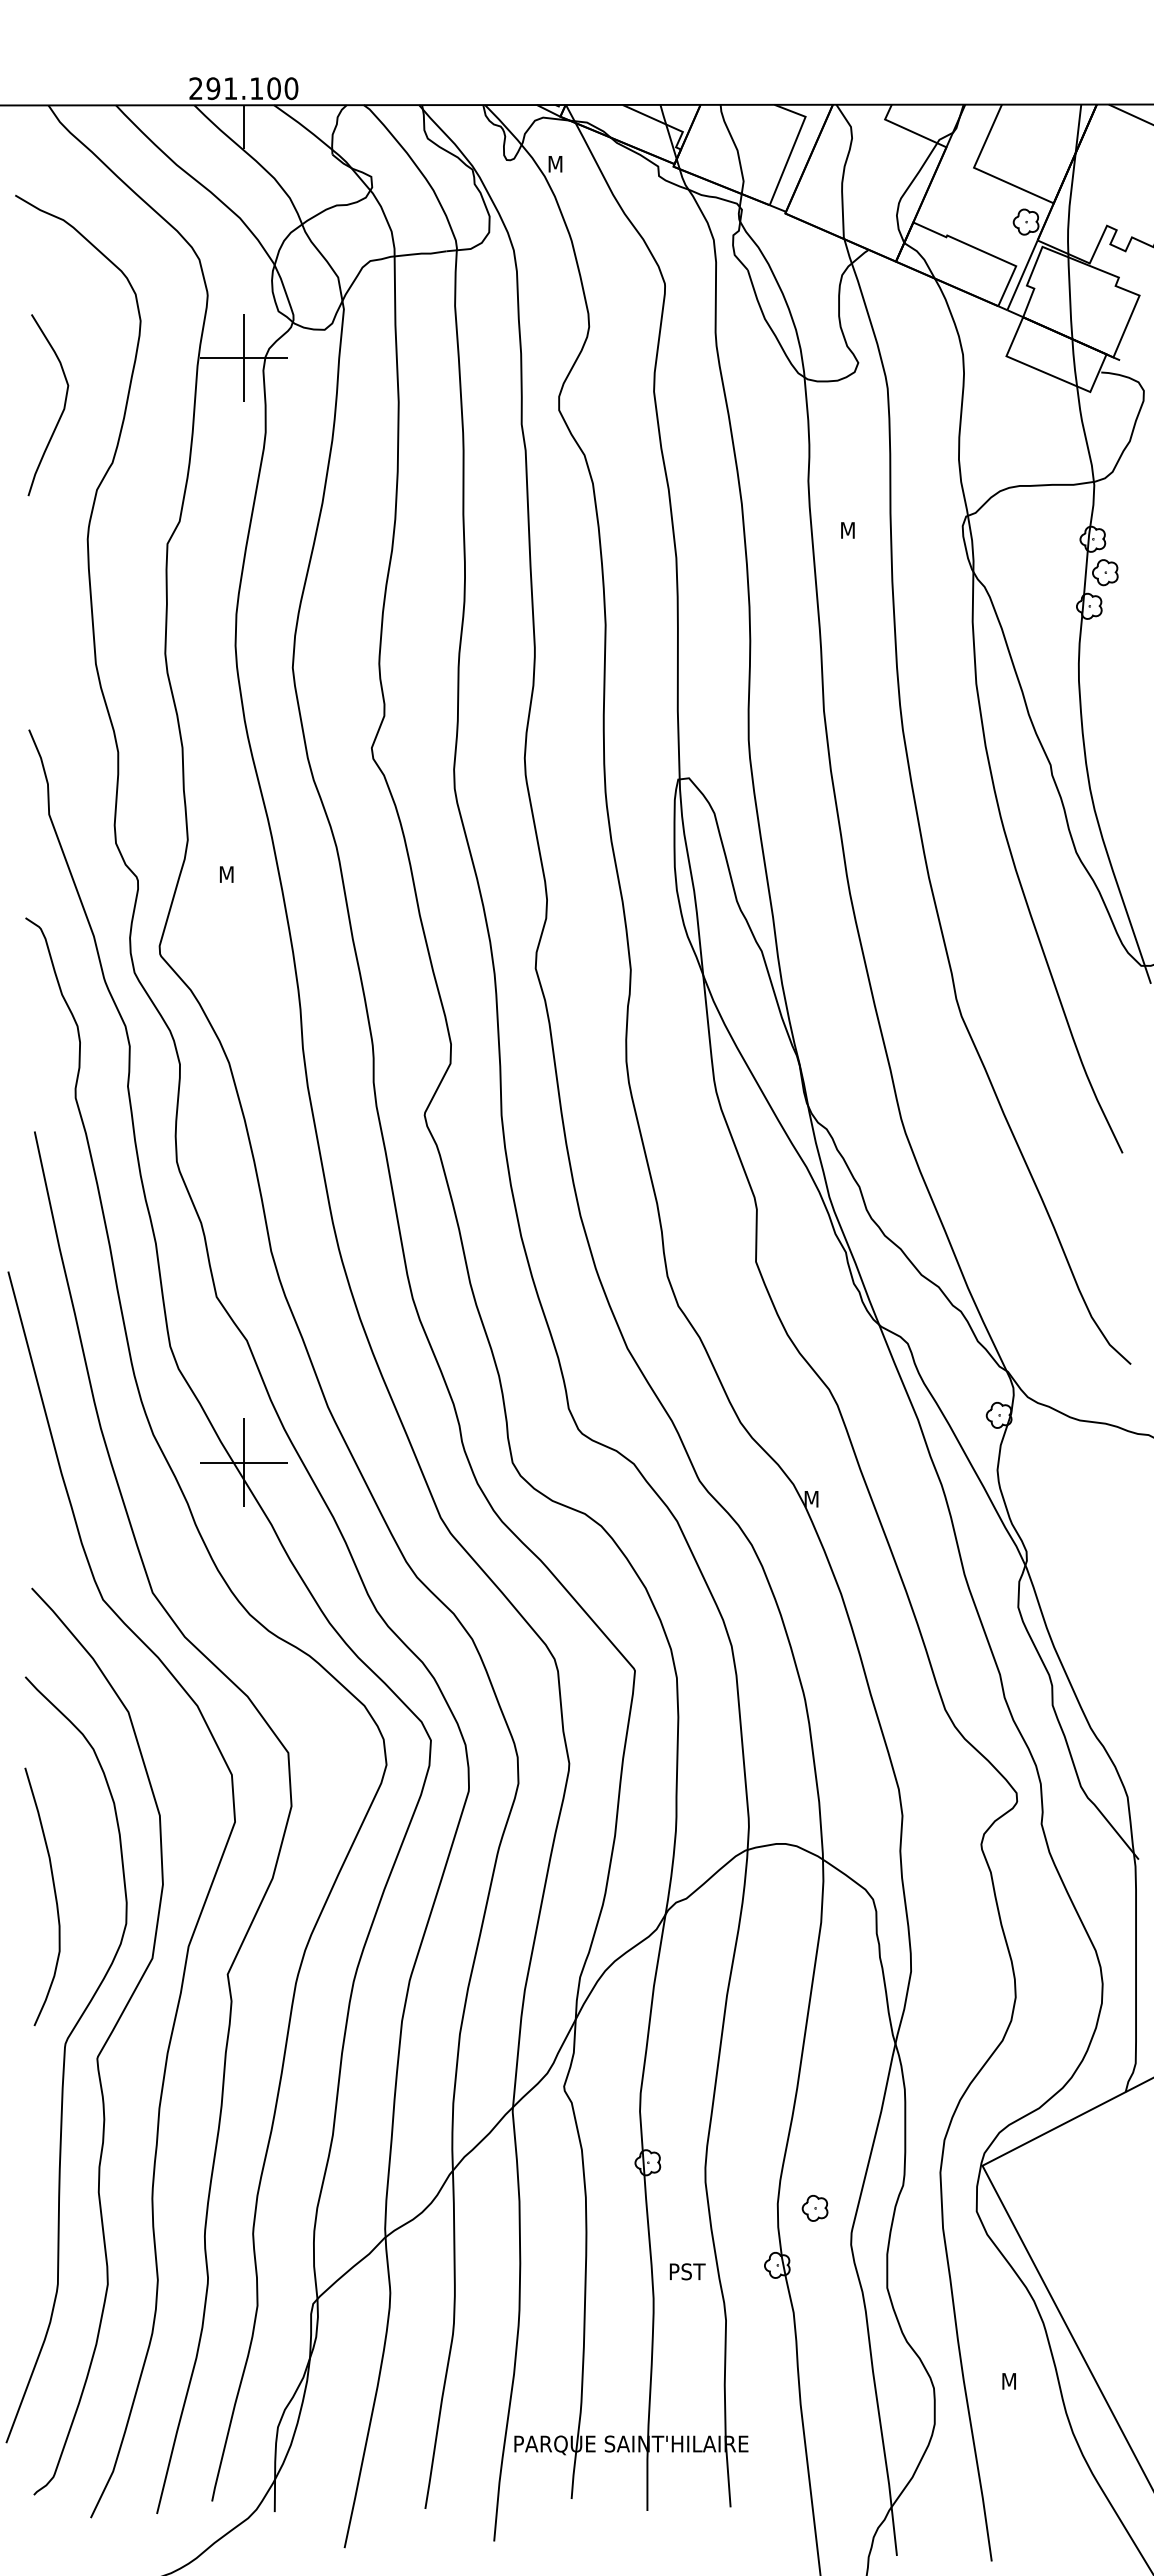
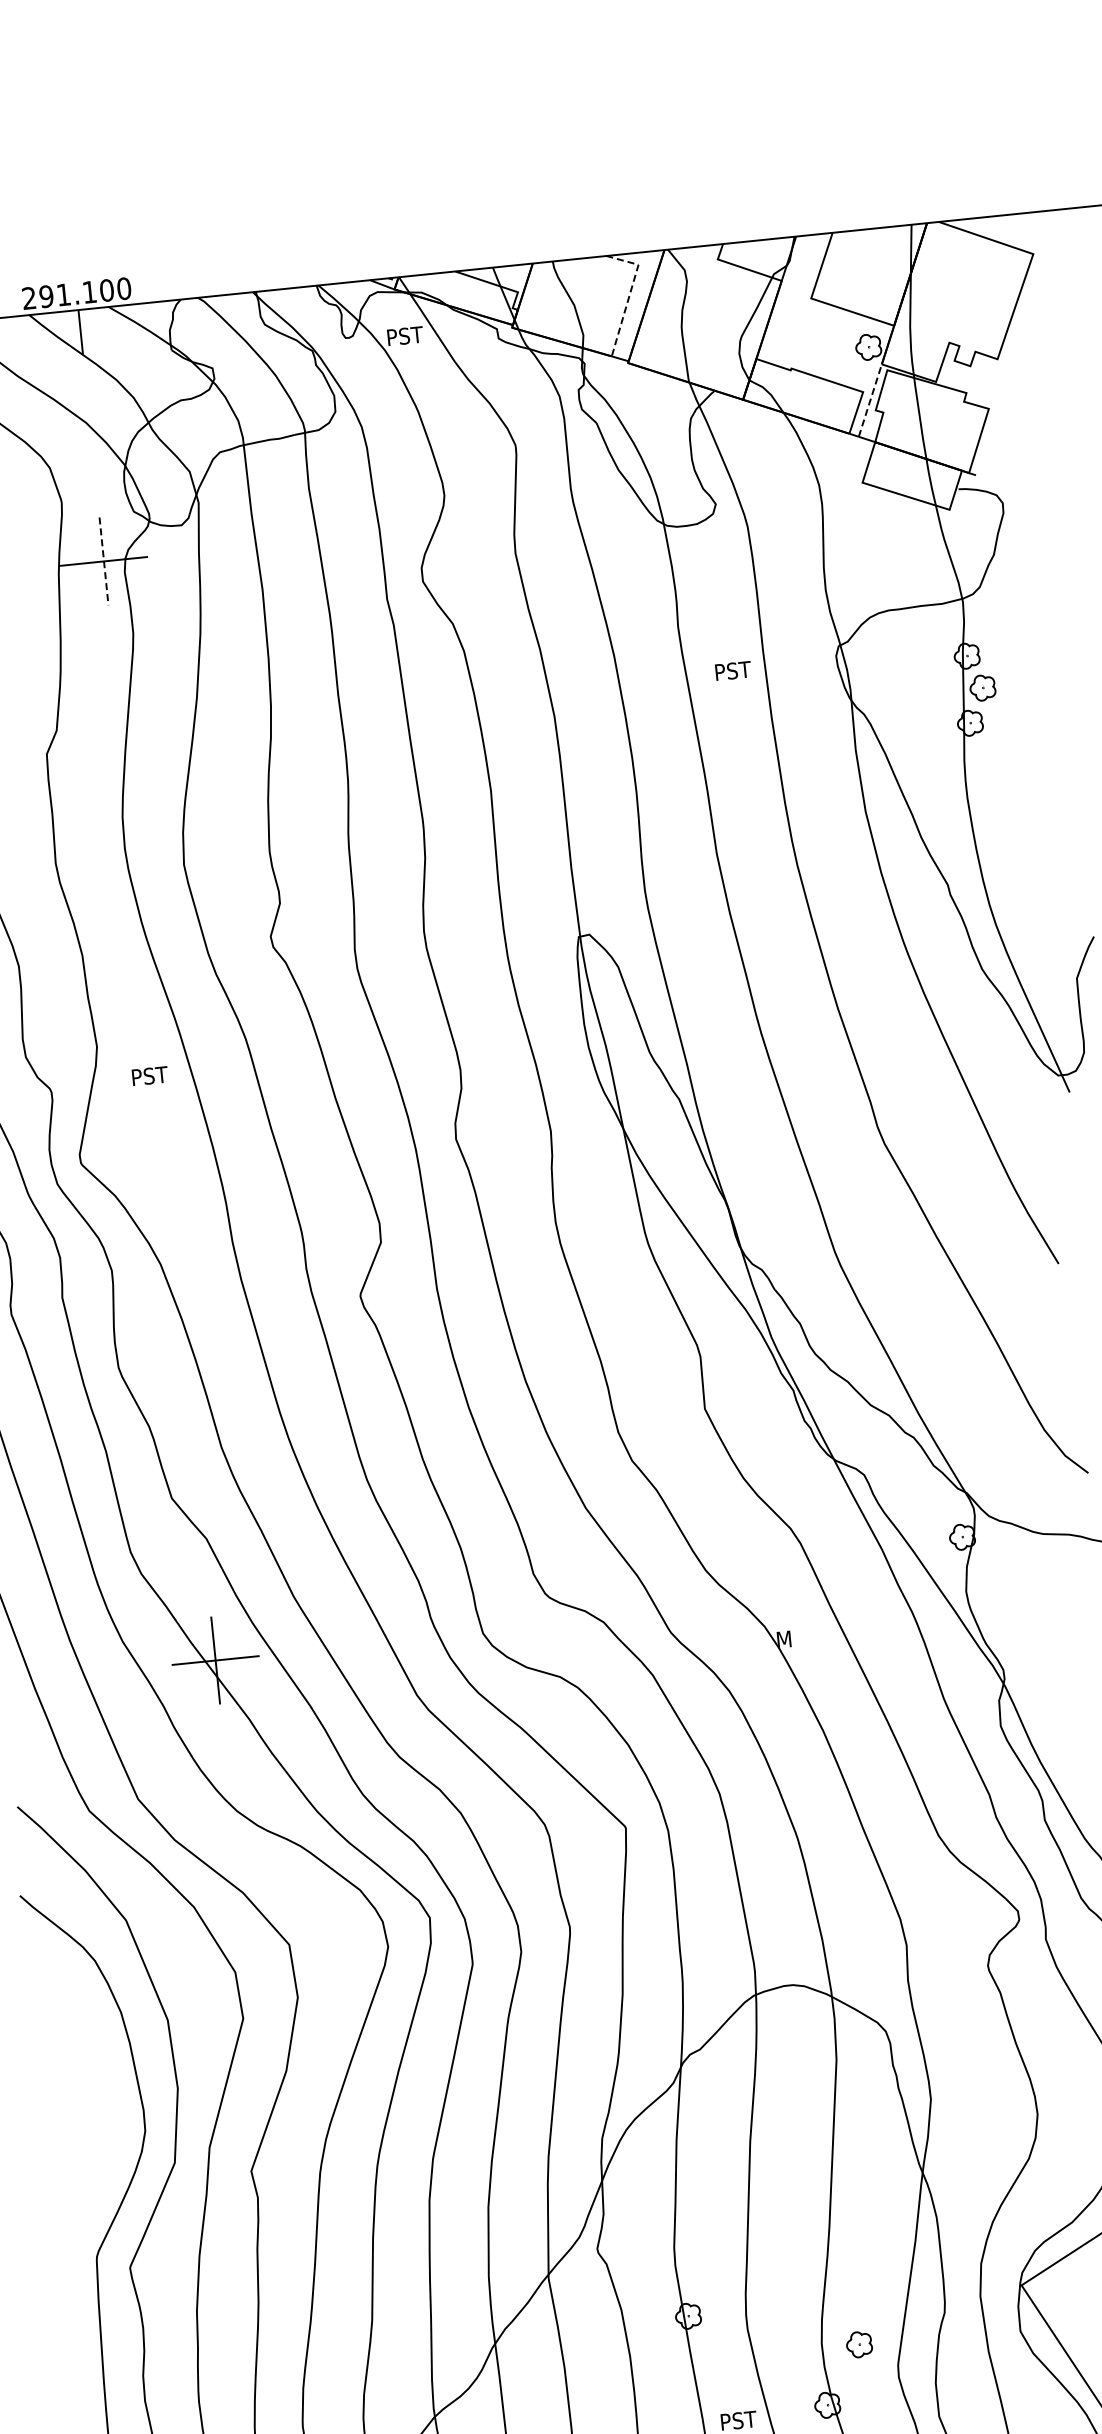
line: (794, 145) -> (630, 294), solid -> dashed
text: (567, 163) -> (406, 335), M -> PST
line: (1022, 275) -> (870, 400), solid -> dashed
line: (243, 358) -> (103, 562), solid -> dashed
text: (859, 530) -> (733, 670), M -> PST
text: (238, 874) -> (150, 1075), M -> PST
curve: (54, 1895) -> (71, 2110), removed

